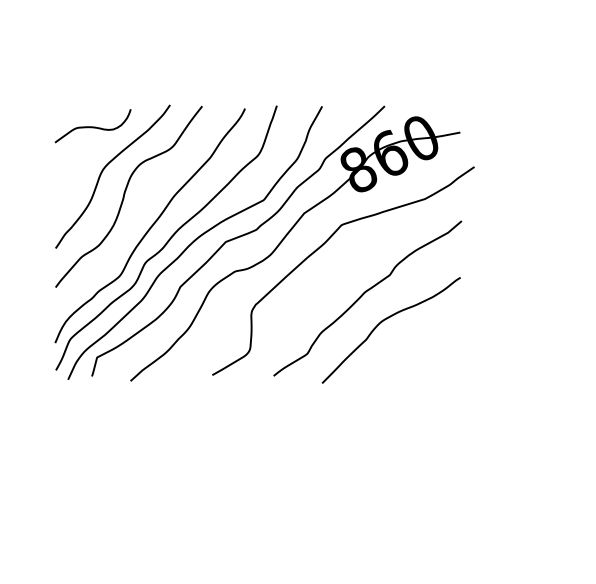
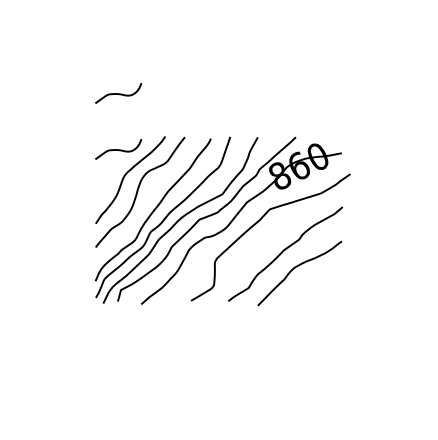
curve: (93, 34) -> (118, 93), added

